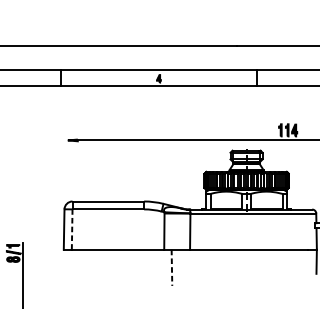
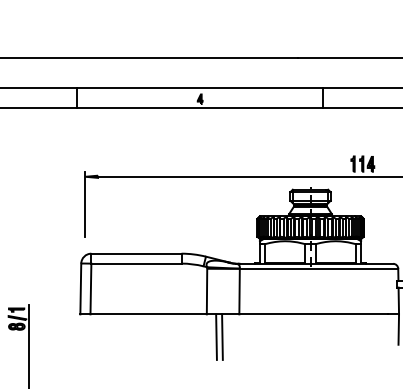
line: (67, 161) -> (85, 203), added
line: (71, 229) -> (90, 288), dashed -> solid
line: (176, 267) -> (222, 336), added
line: (171, 268) -> (216, 337), dashed -> solid

